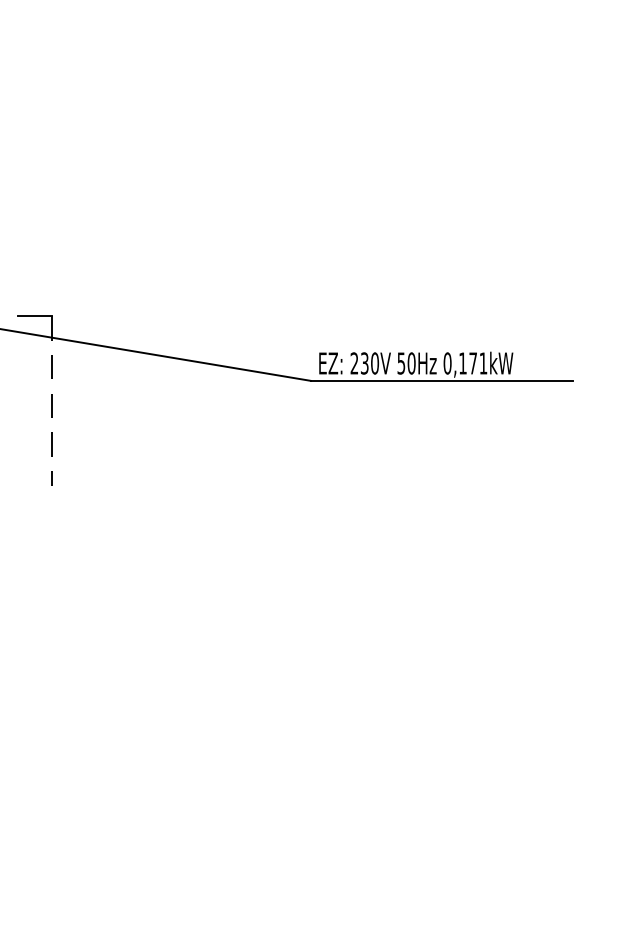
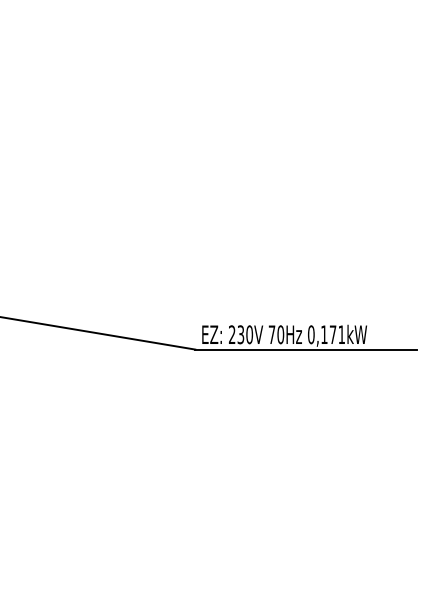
text: (401, 363) -> (272, 334), 50Hz -> 70Hz

